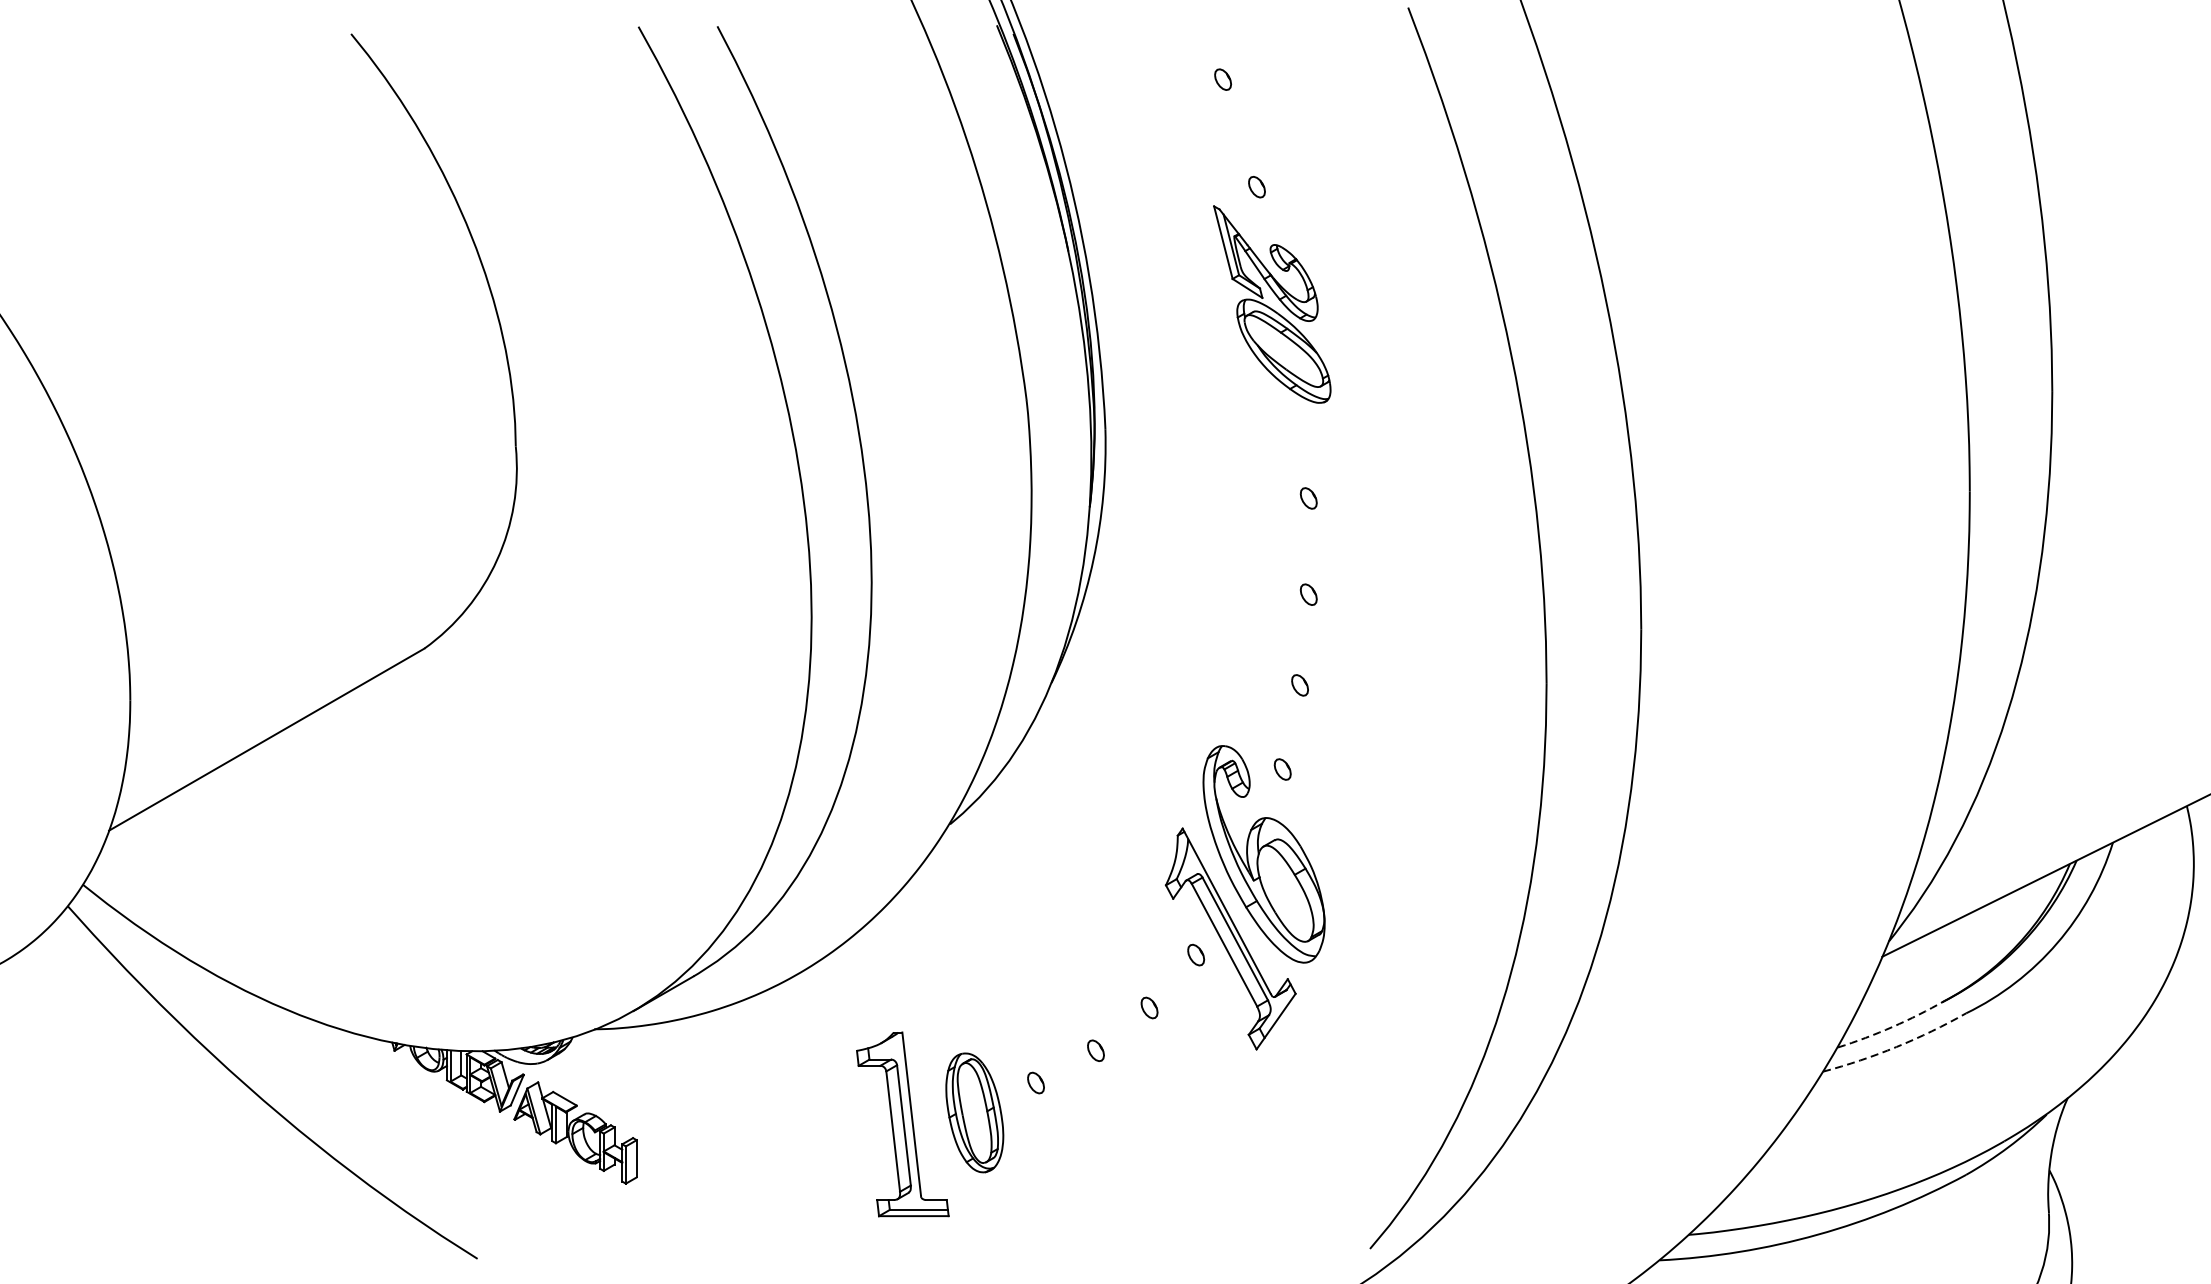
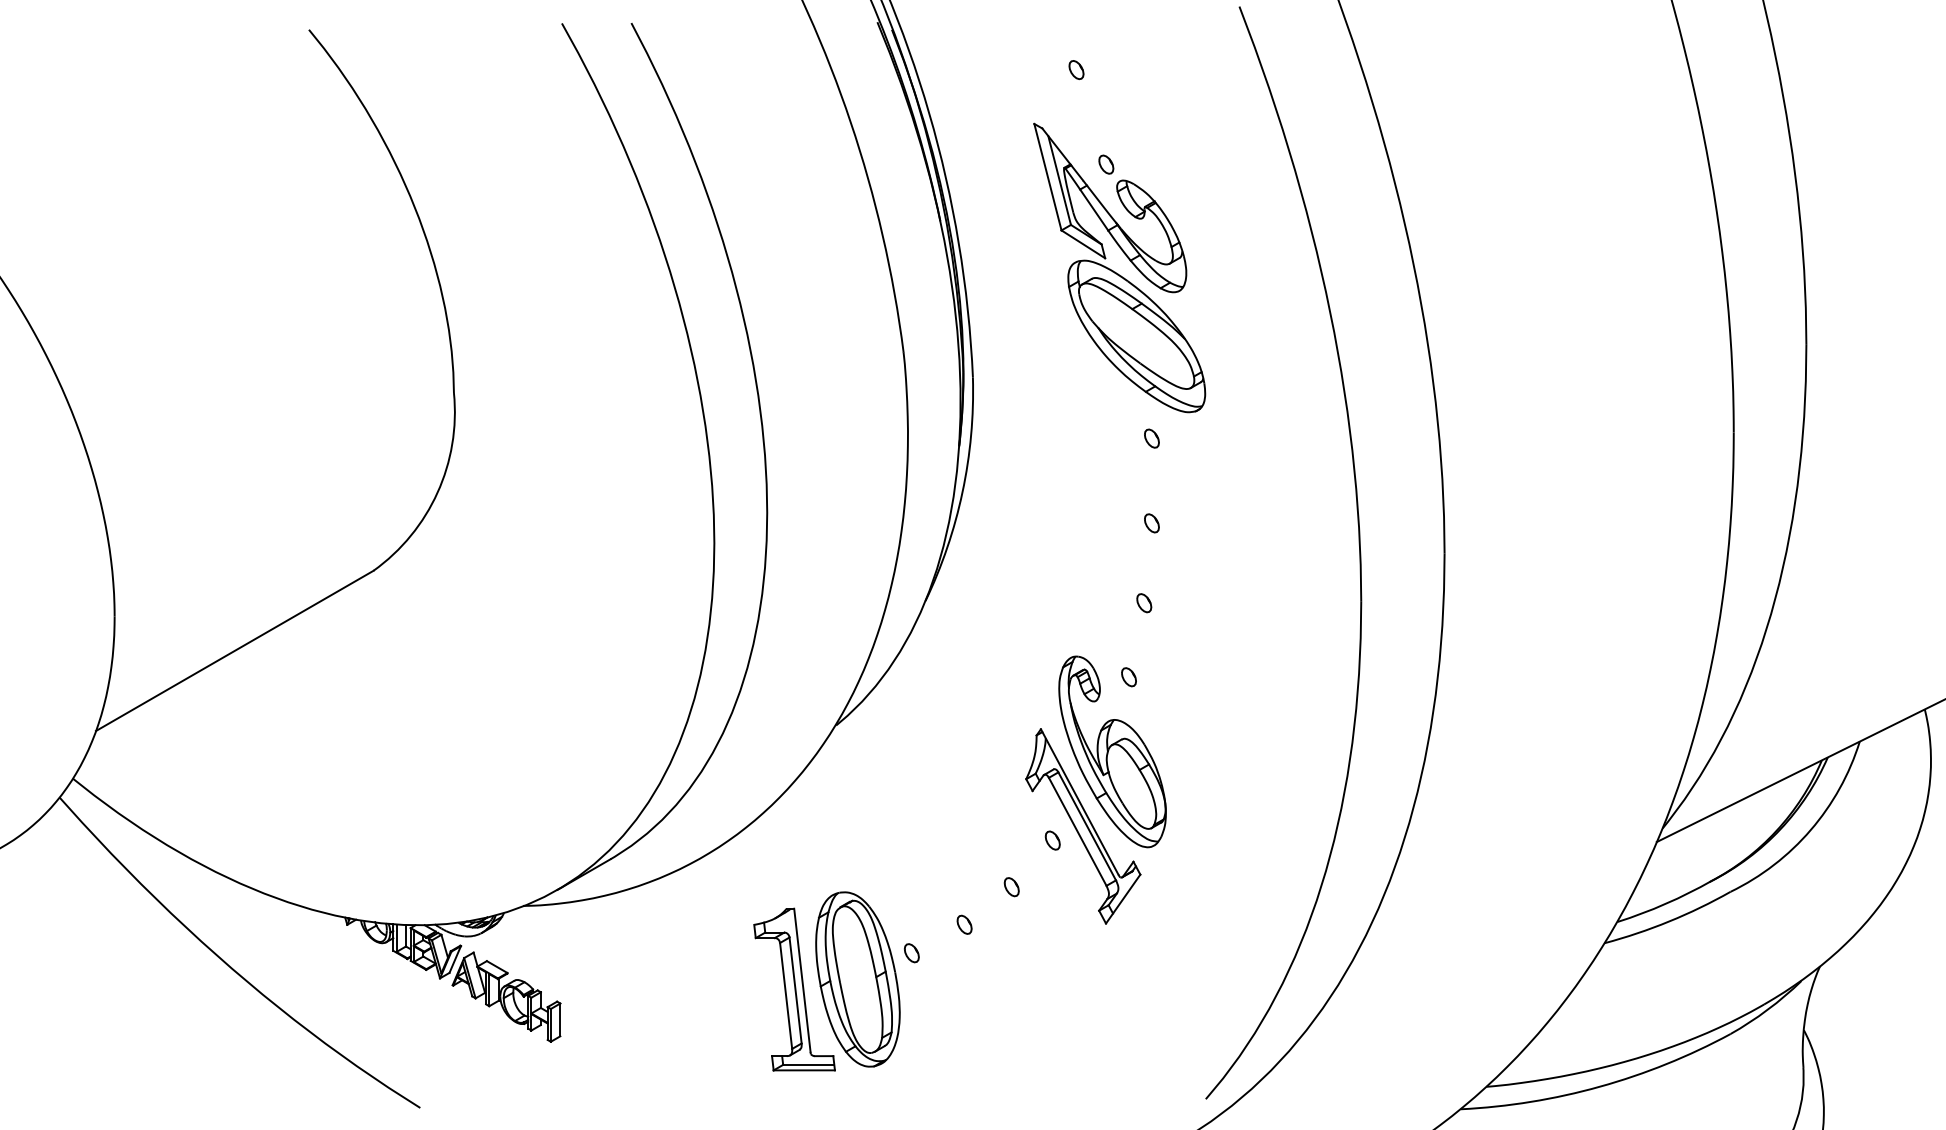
part: (1271, 304) -> (1119, 267), size x1.67
arc: (1892, 1026) -> (1665, 903), dashed -> solid
arc: (1896, 1047) -> (1669, 921), dashed -> solid
part: (974, 1112) -> (857, 979), size x1.67

